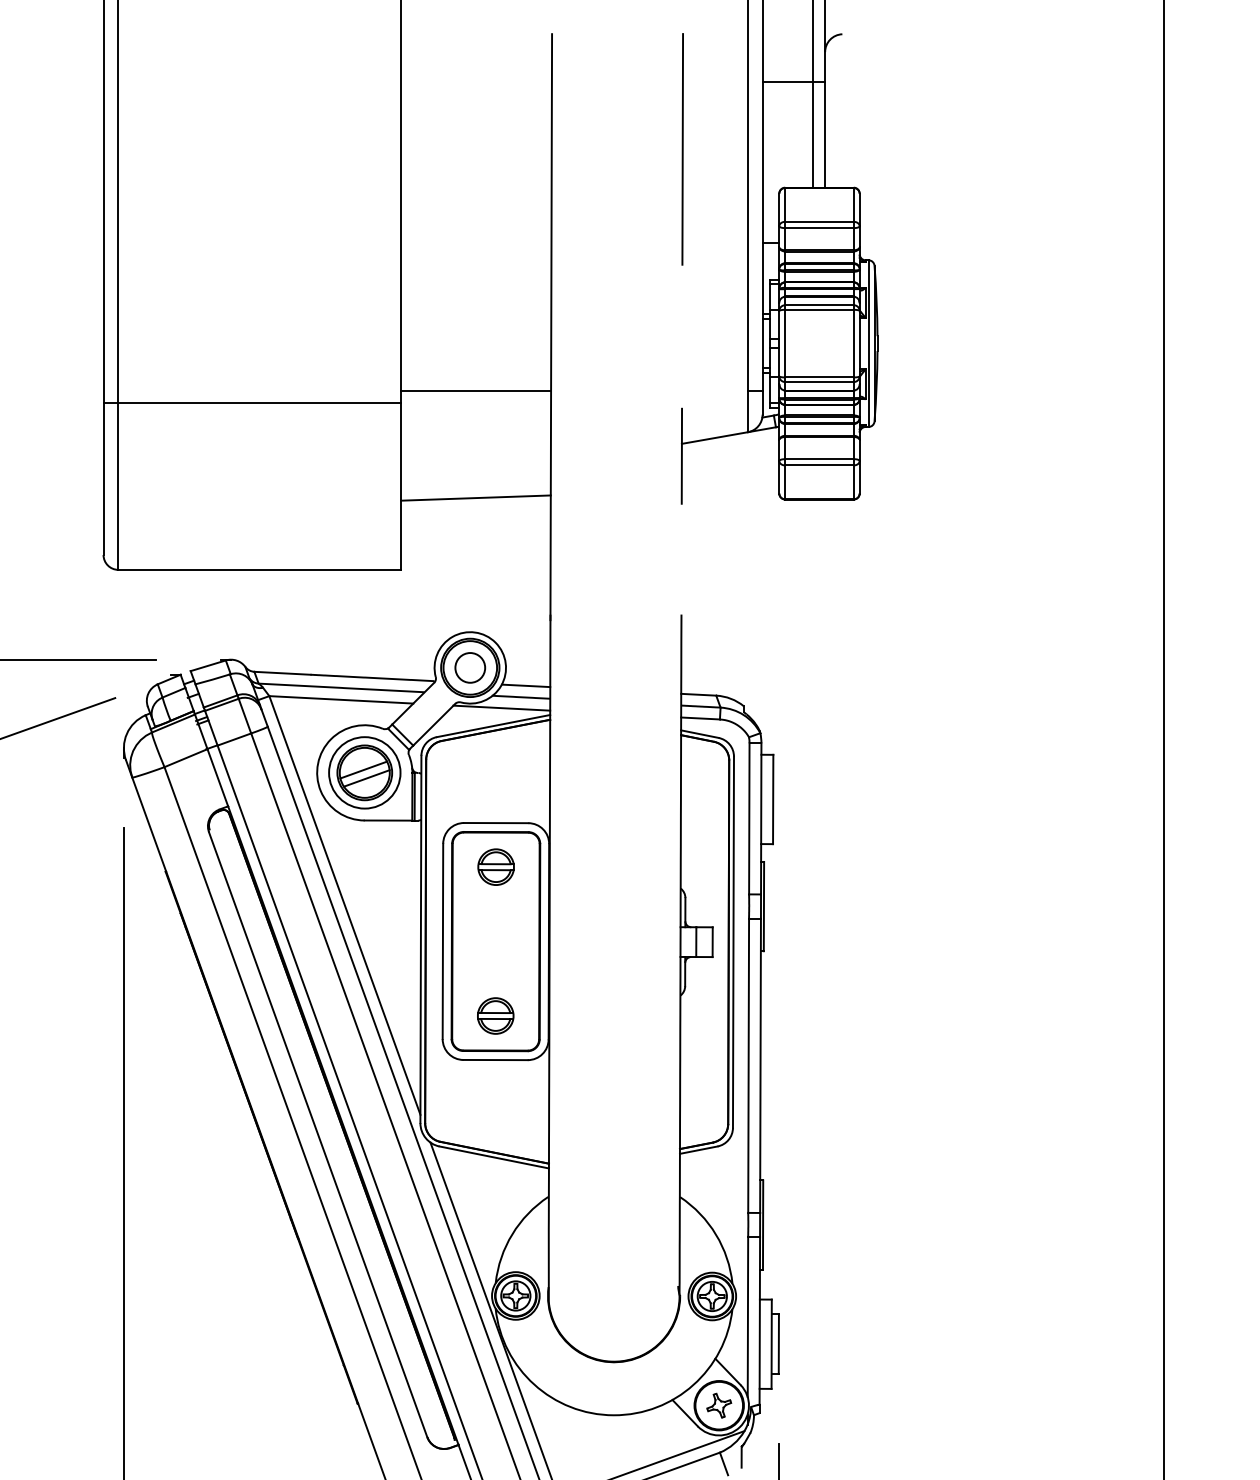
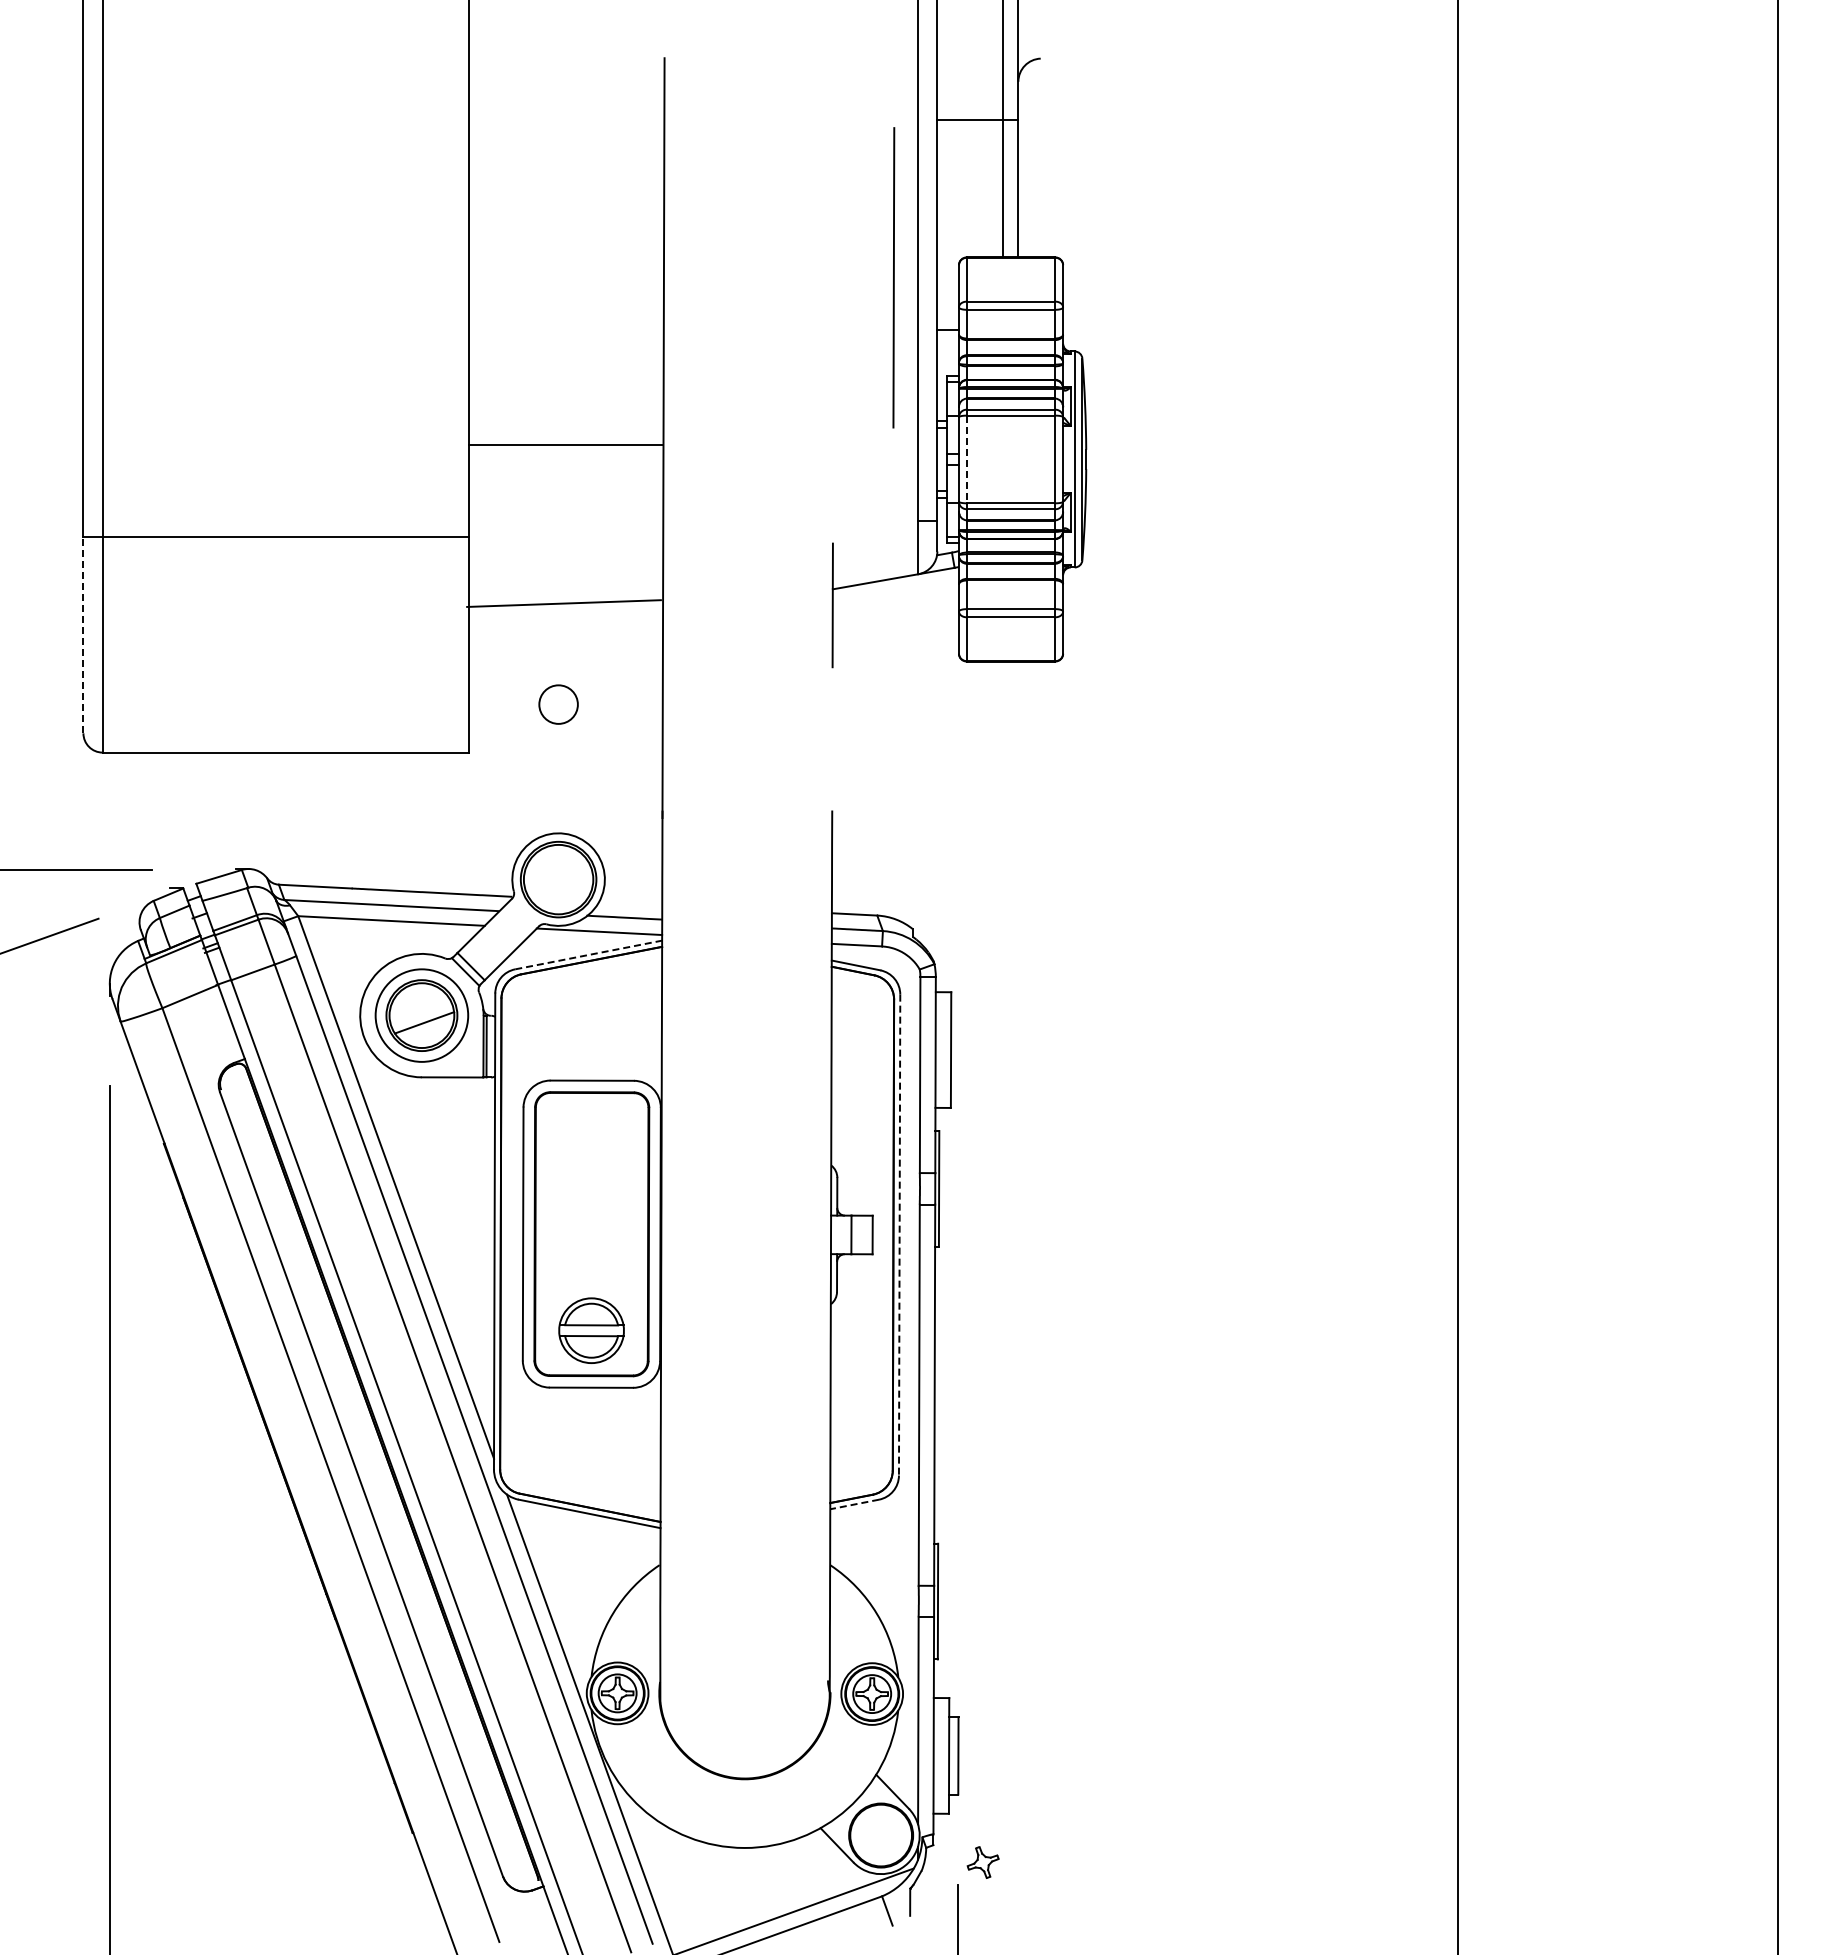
line: (682, 149) -> (893, 277), moved
line: (785, 343) -> (966, 459), solid -> dashed
line: (476, 391) -> (566, 445), moved
line: (103, 478) -> (83, 634), solid -> dashed
line: (475, 498) -> (563, 603), moved
circle: (470, 667) -> (558, 704), moved
line: (525, 685) -> (630, 902), removed
line: (493, 725) -> (588, 954), solid -> dashed
line: (363, 769) -> (420, 1011), removed
part: (496, 866) -> (592, 1137), removed
line: (733, 942) -> (899, 1235), solid -> dashed
part: (495, 1015) -> (591, 1330), size x1.4
line: (698, 1150) -> (854, 1504), solid -> dashed
part: (718, 1405) -> (982, 1862), moved

